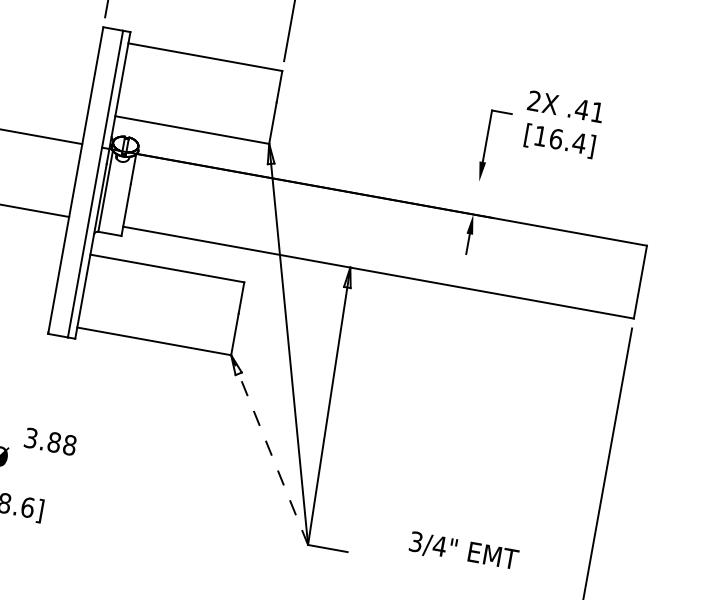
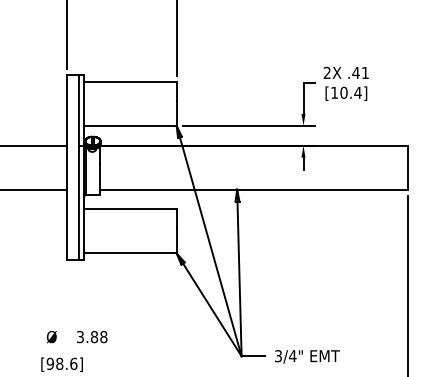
text: (555, 138) -> (343, 92), [16.4] -> [10.4]
line: (388, 164) -> (248, 125), added
text: (50, 442) -> (92, 337), moved
line: (270, 449) -> (209, 304), dashed -> solid
text: (464, 551) -> (307, 356), moved

